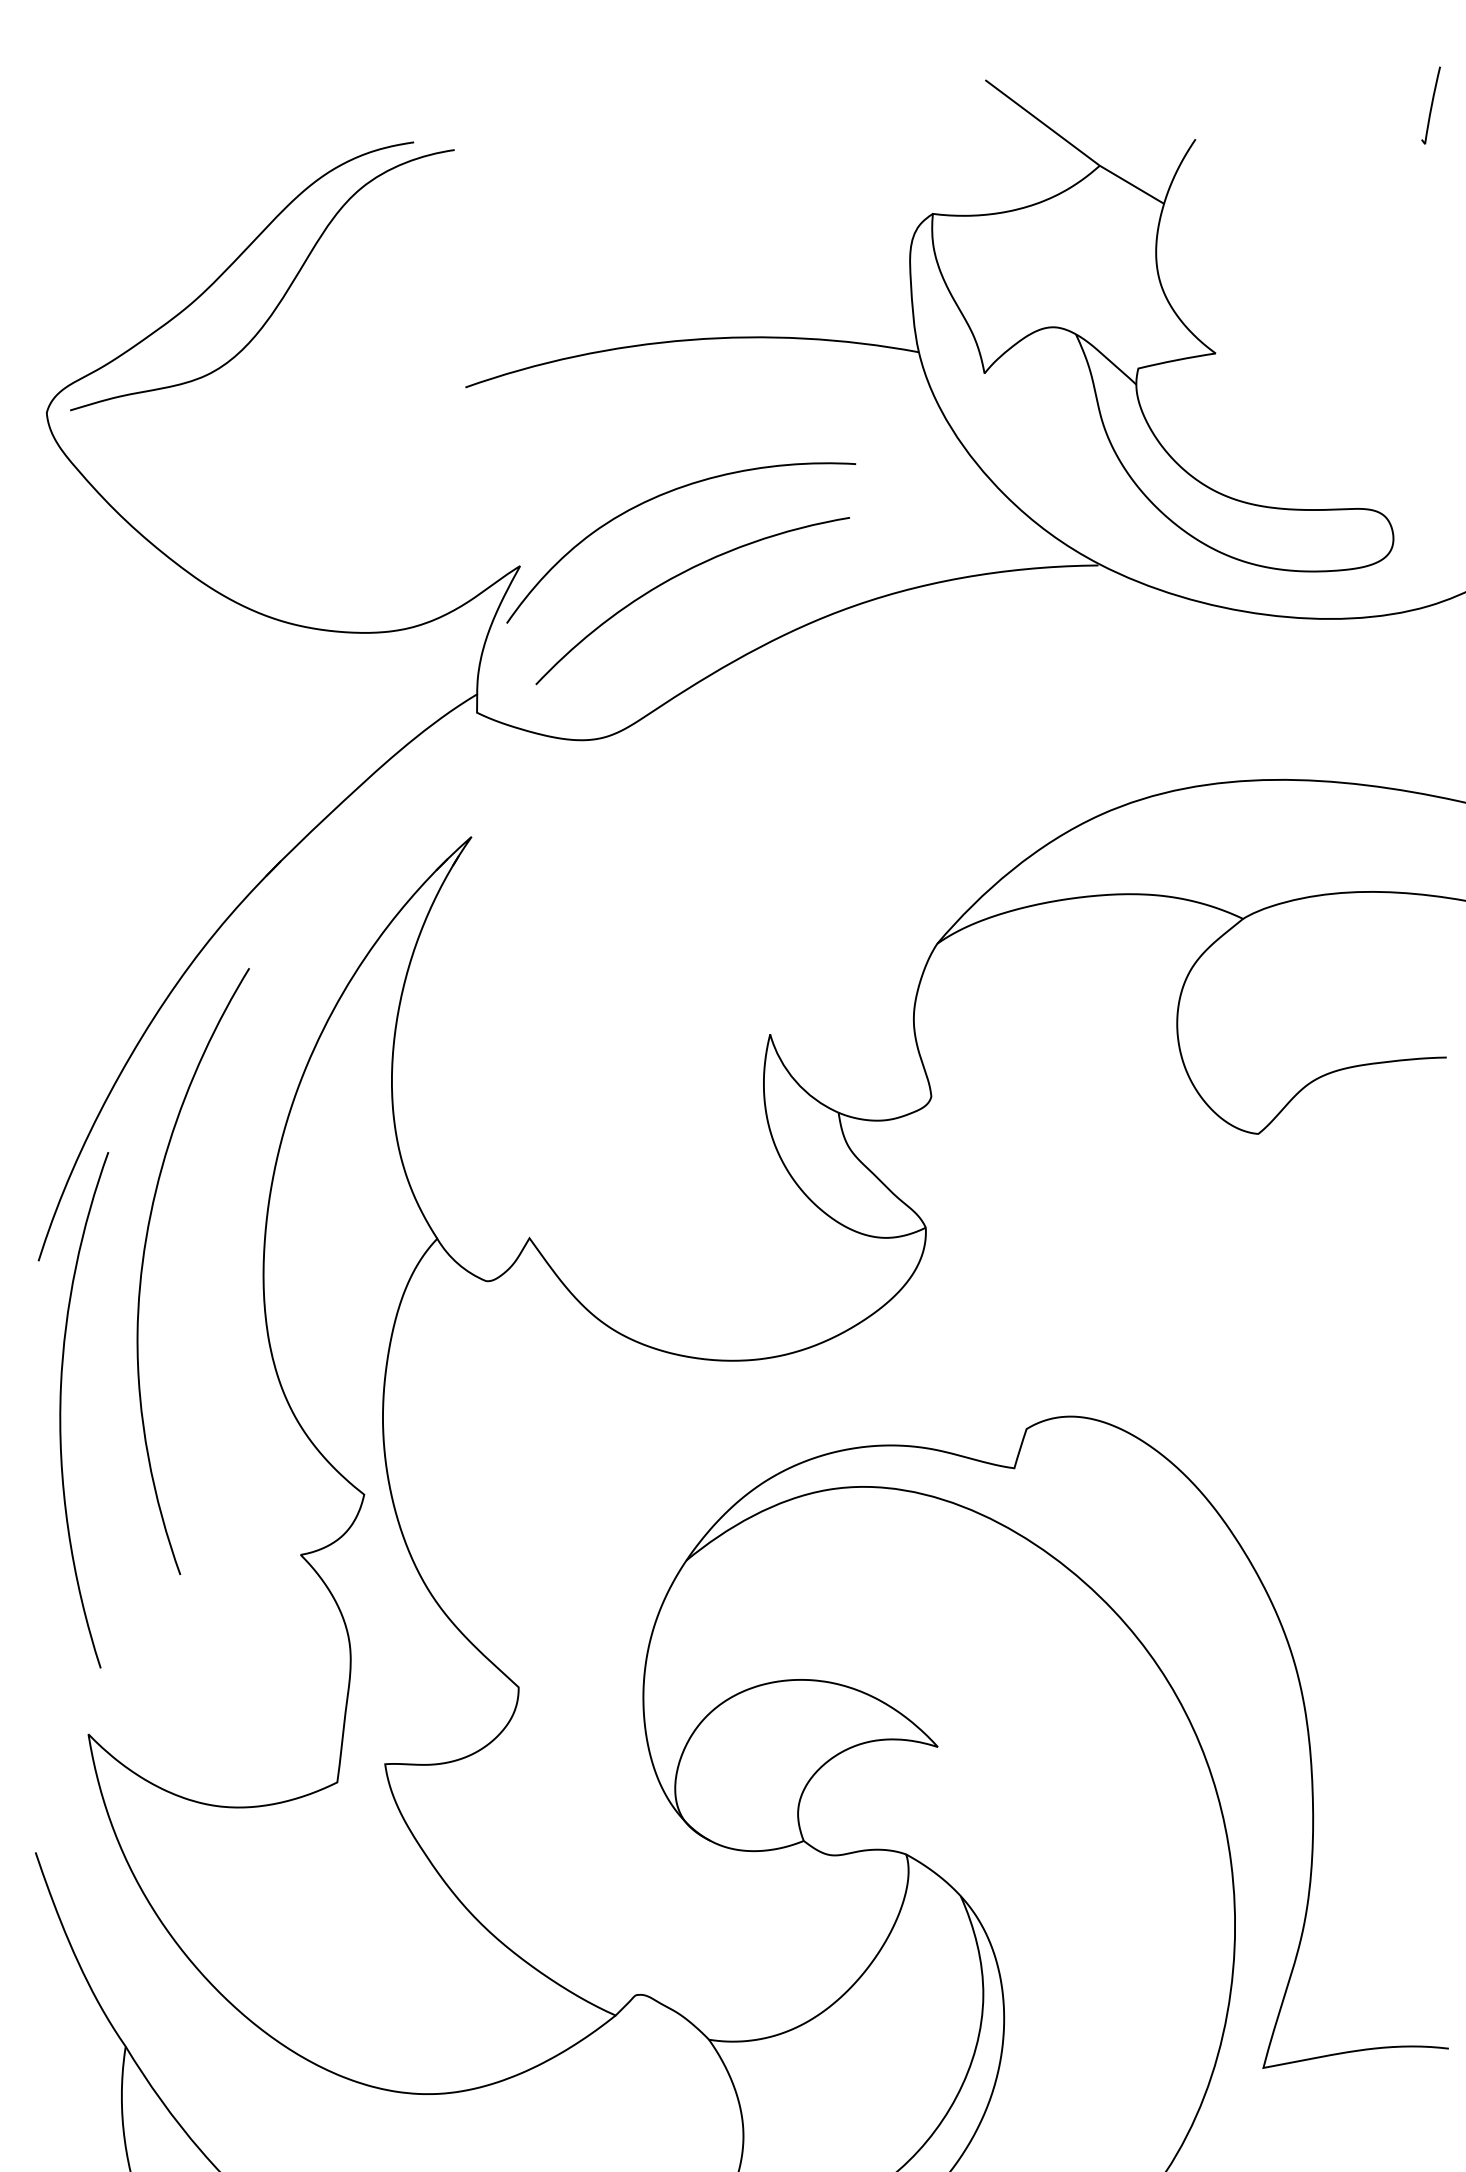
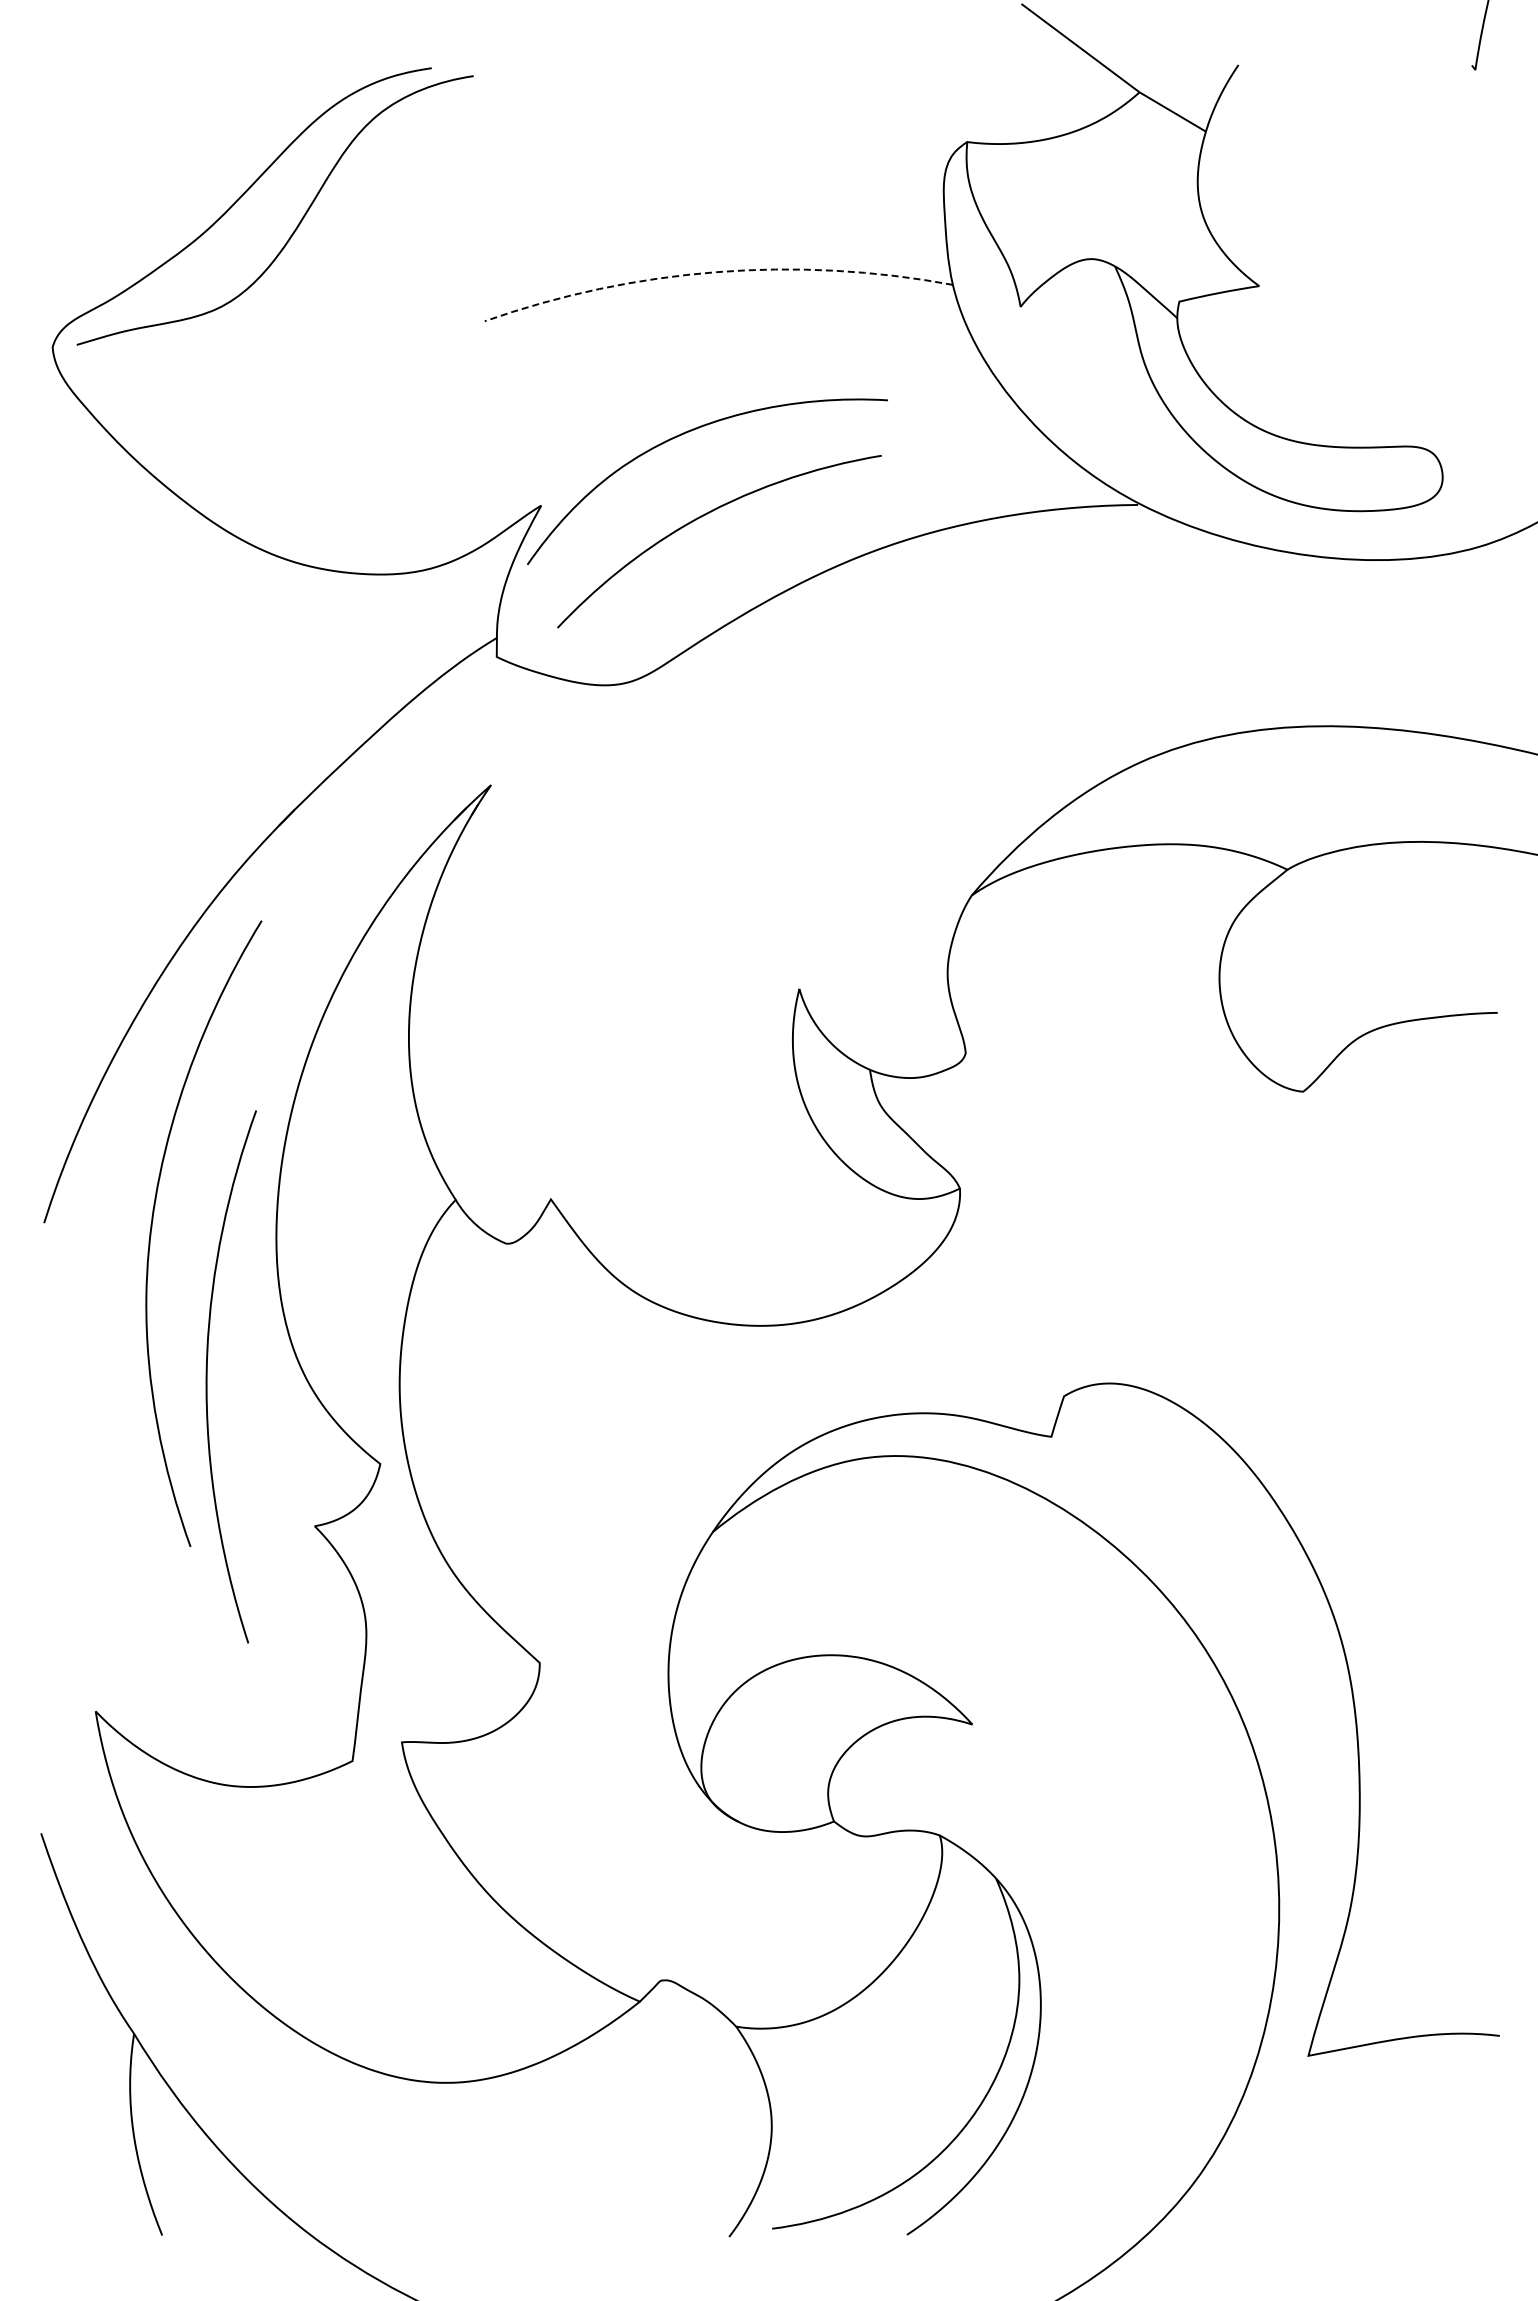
arc: (689, 340) -> (716, 272), solid -> dashed
curve: (61, 1409) -> (207, 1376), moved

